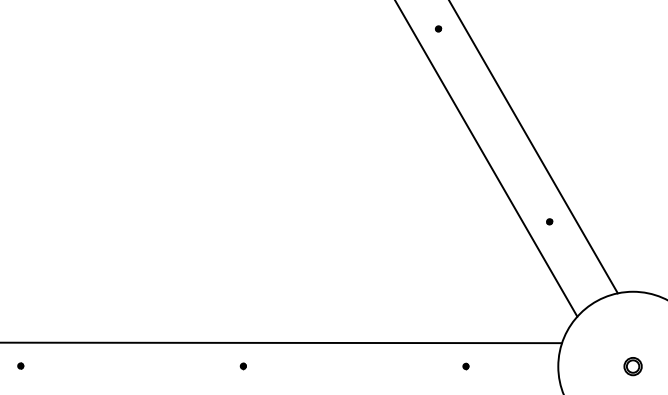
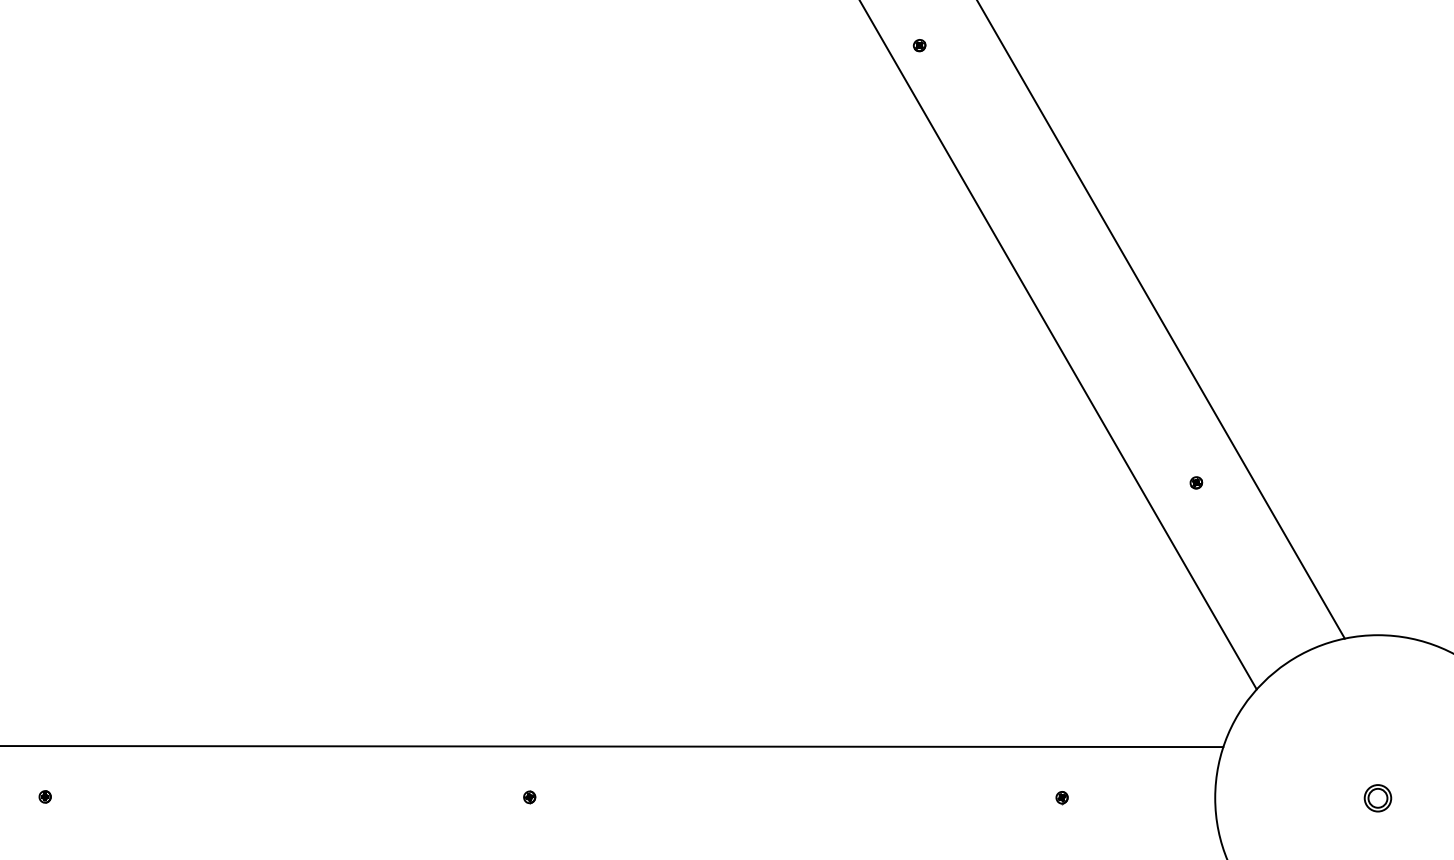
part: (438, 28) -> (919, 44), moved
part: (465, 366) -> (1061, 797), moved
part: (632, 366) -> (1376, 797), size x0.7

